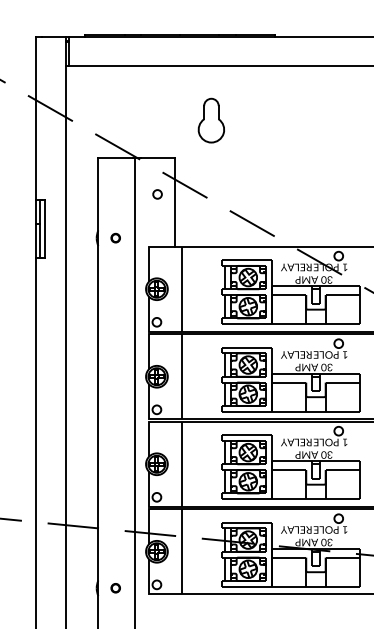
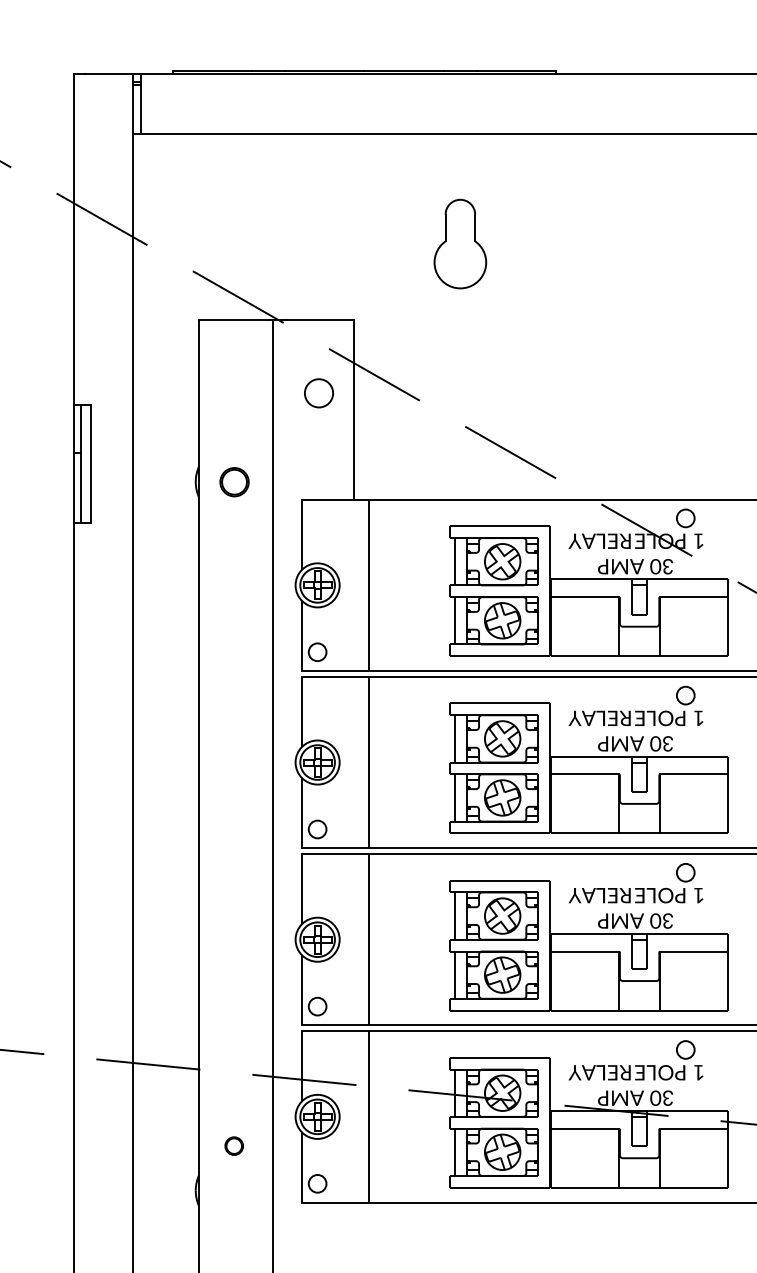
part: (210, 120) -> (458, 243), moved
circle: (157, 194) -> (318, 393), size x1.6
part: (115, 237) -> (233, 480), size x1.6
part: (115, 588) -> (233, 1146), moved

